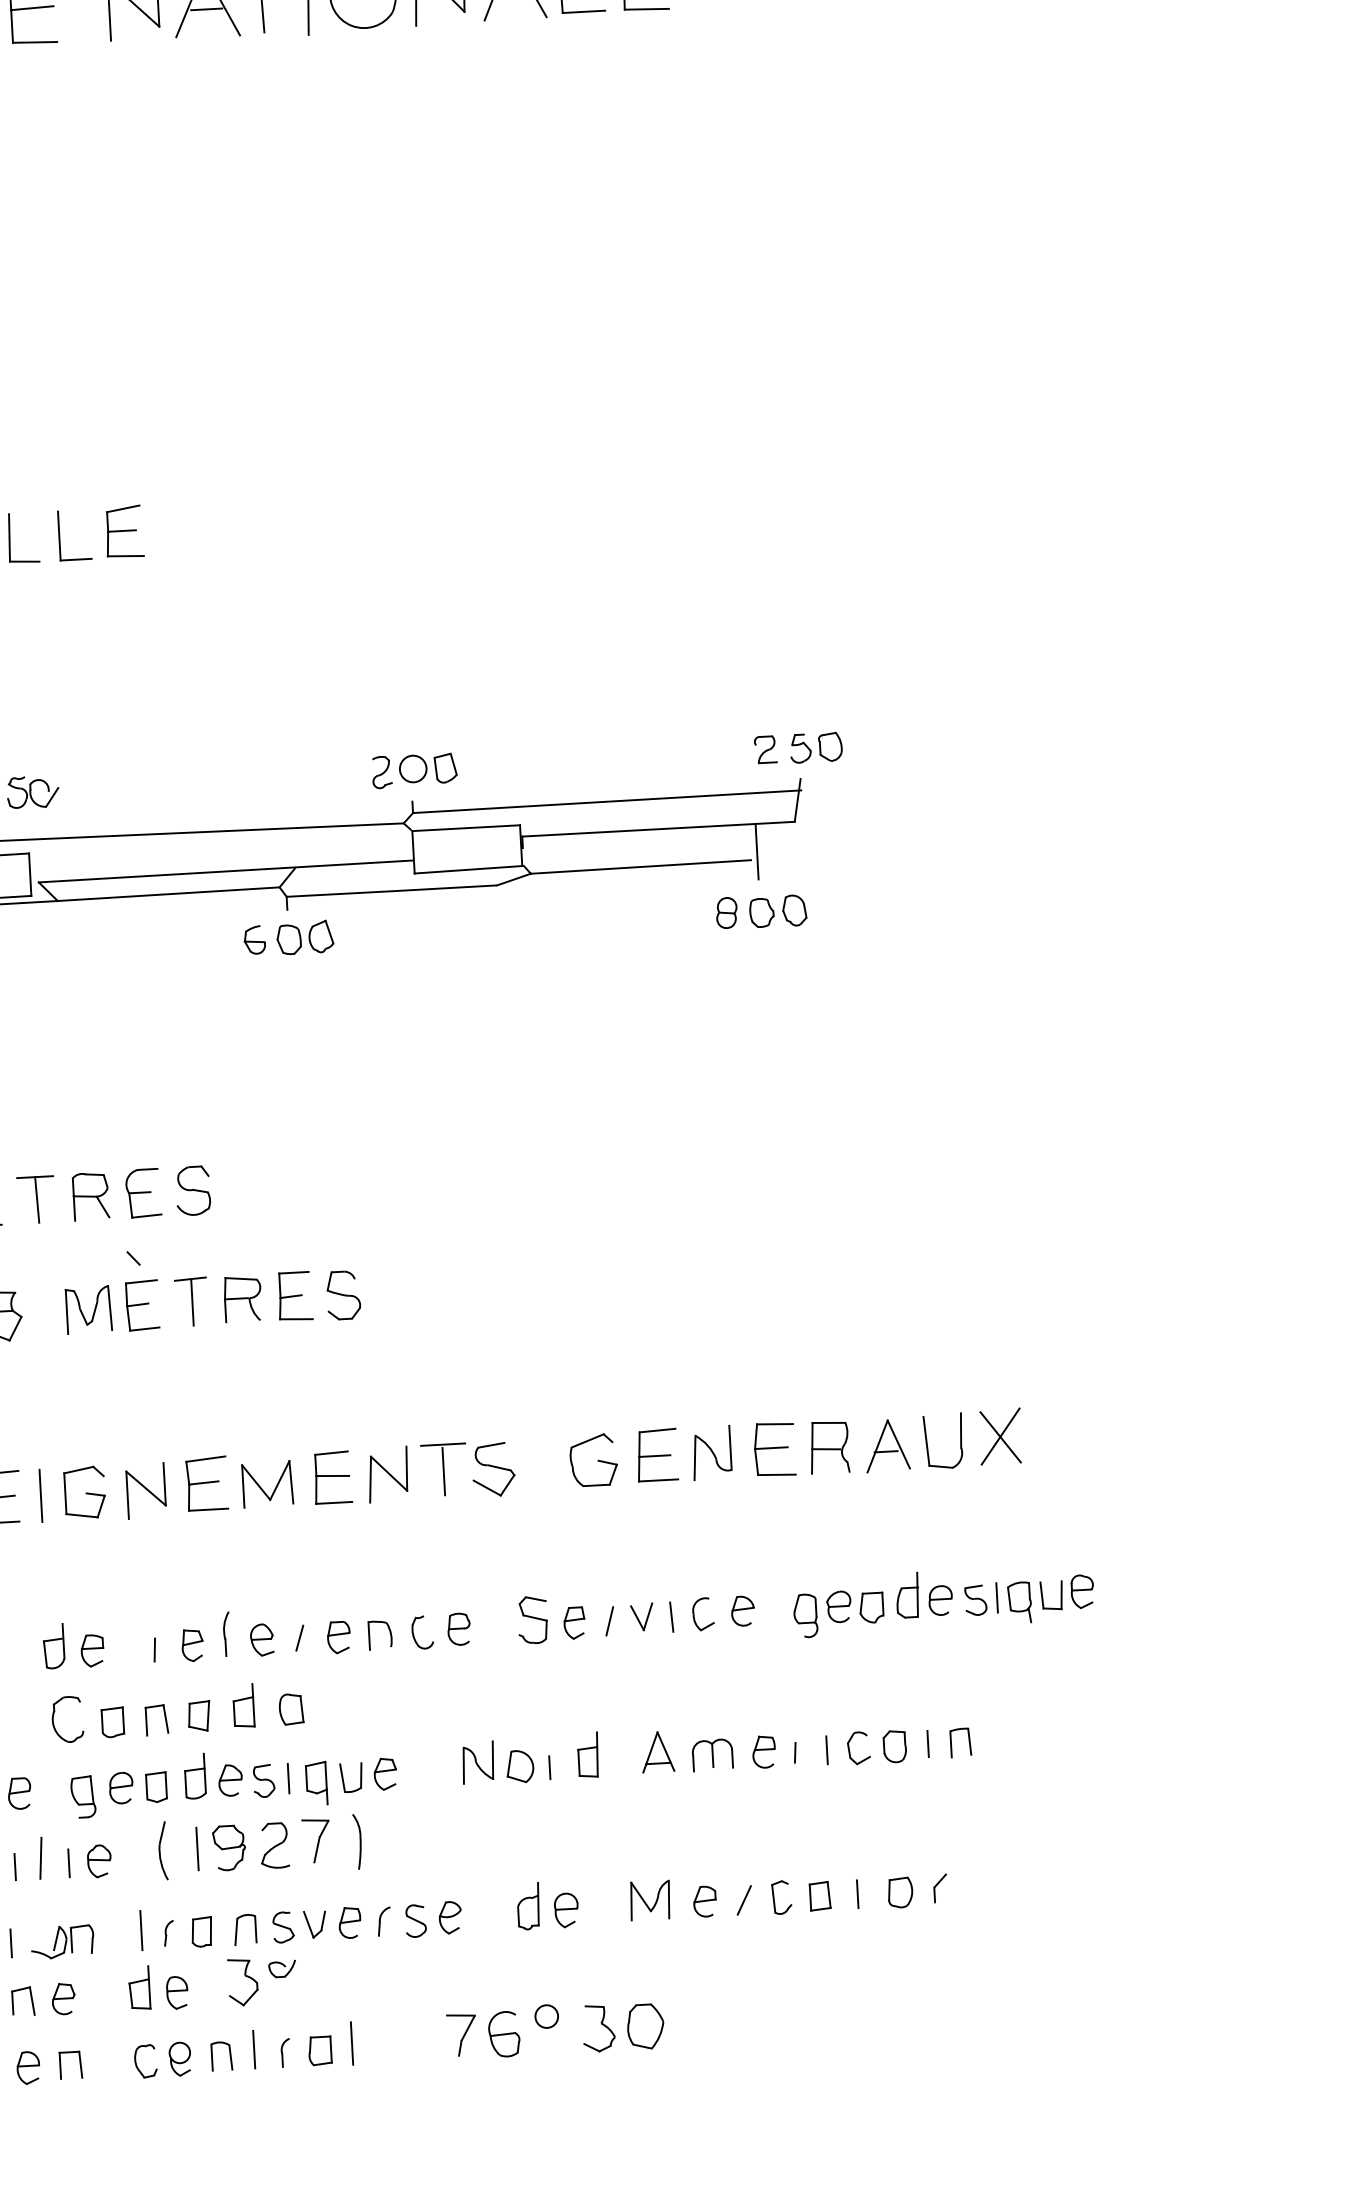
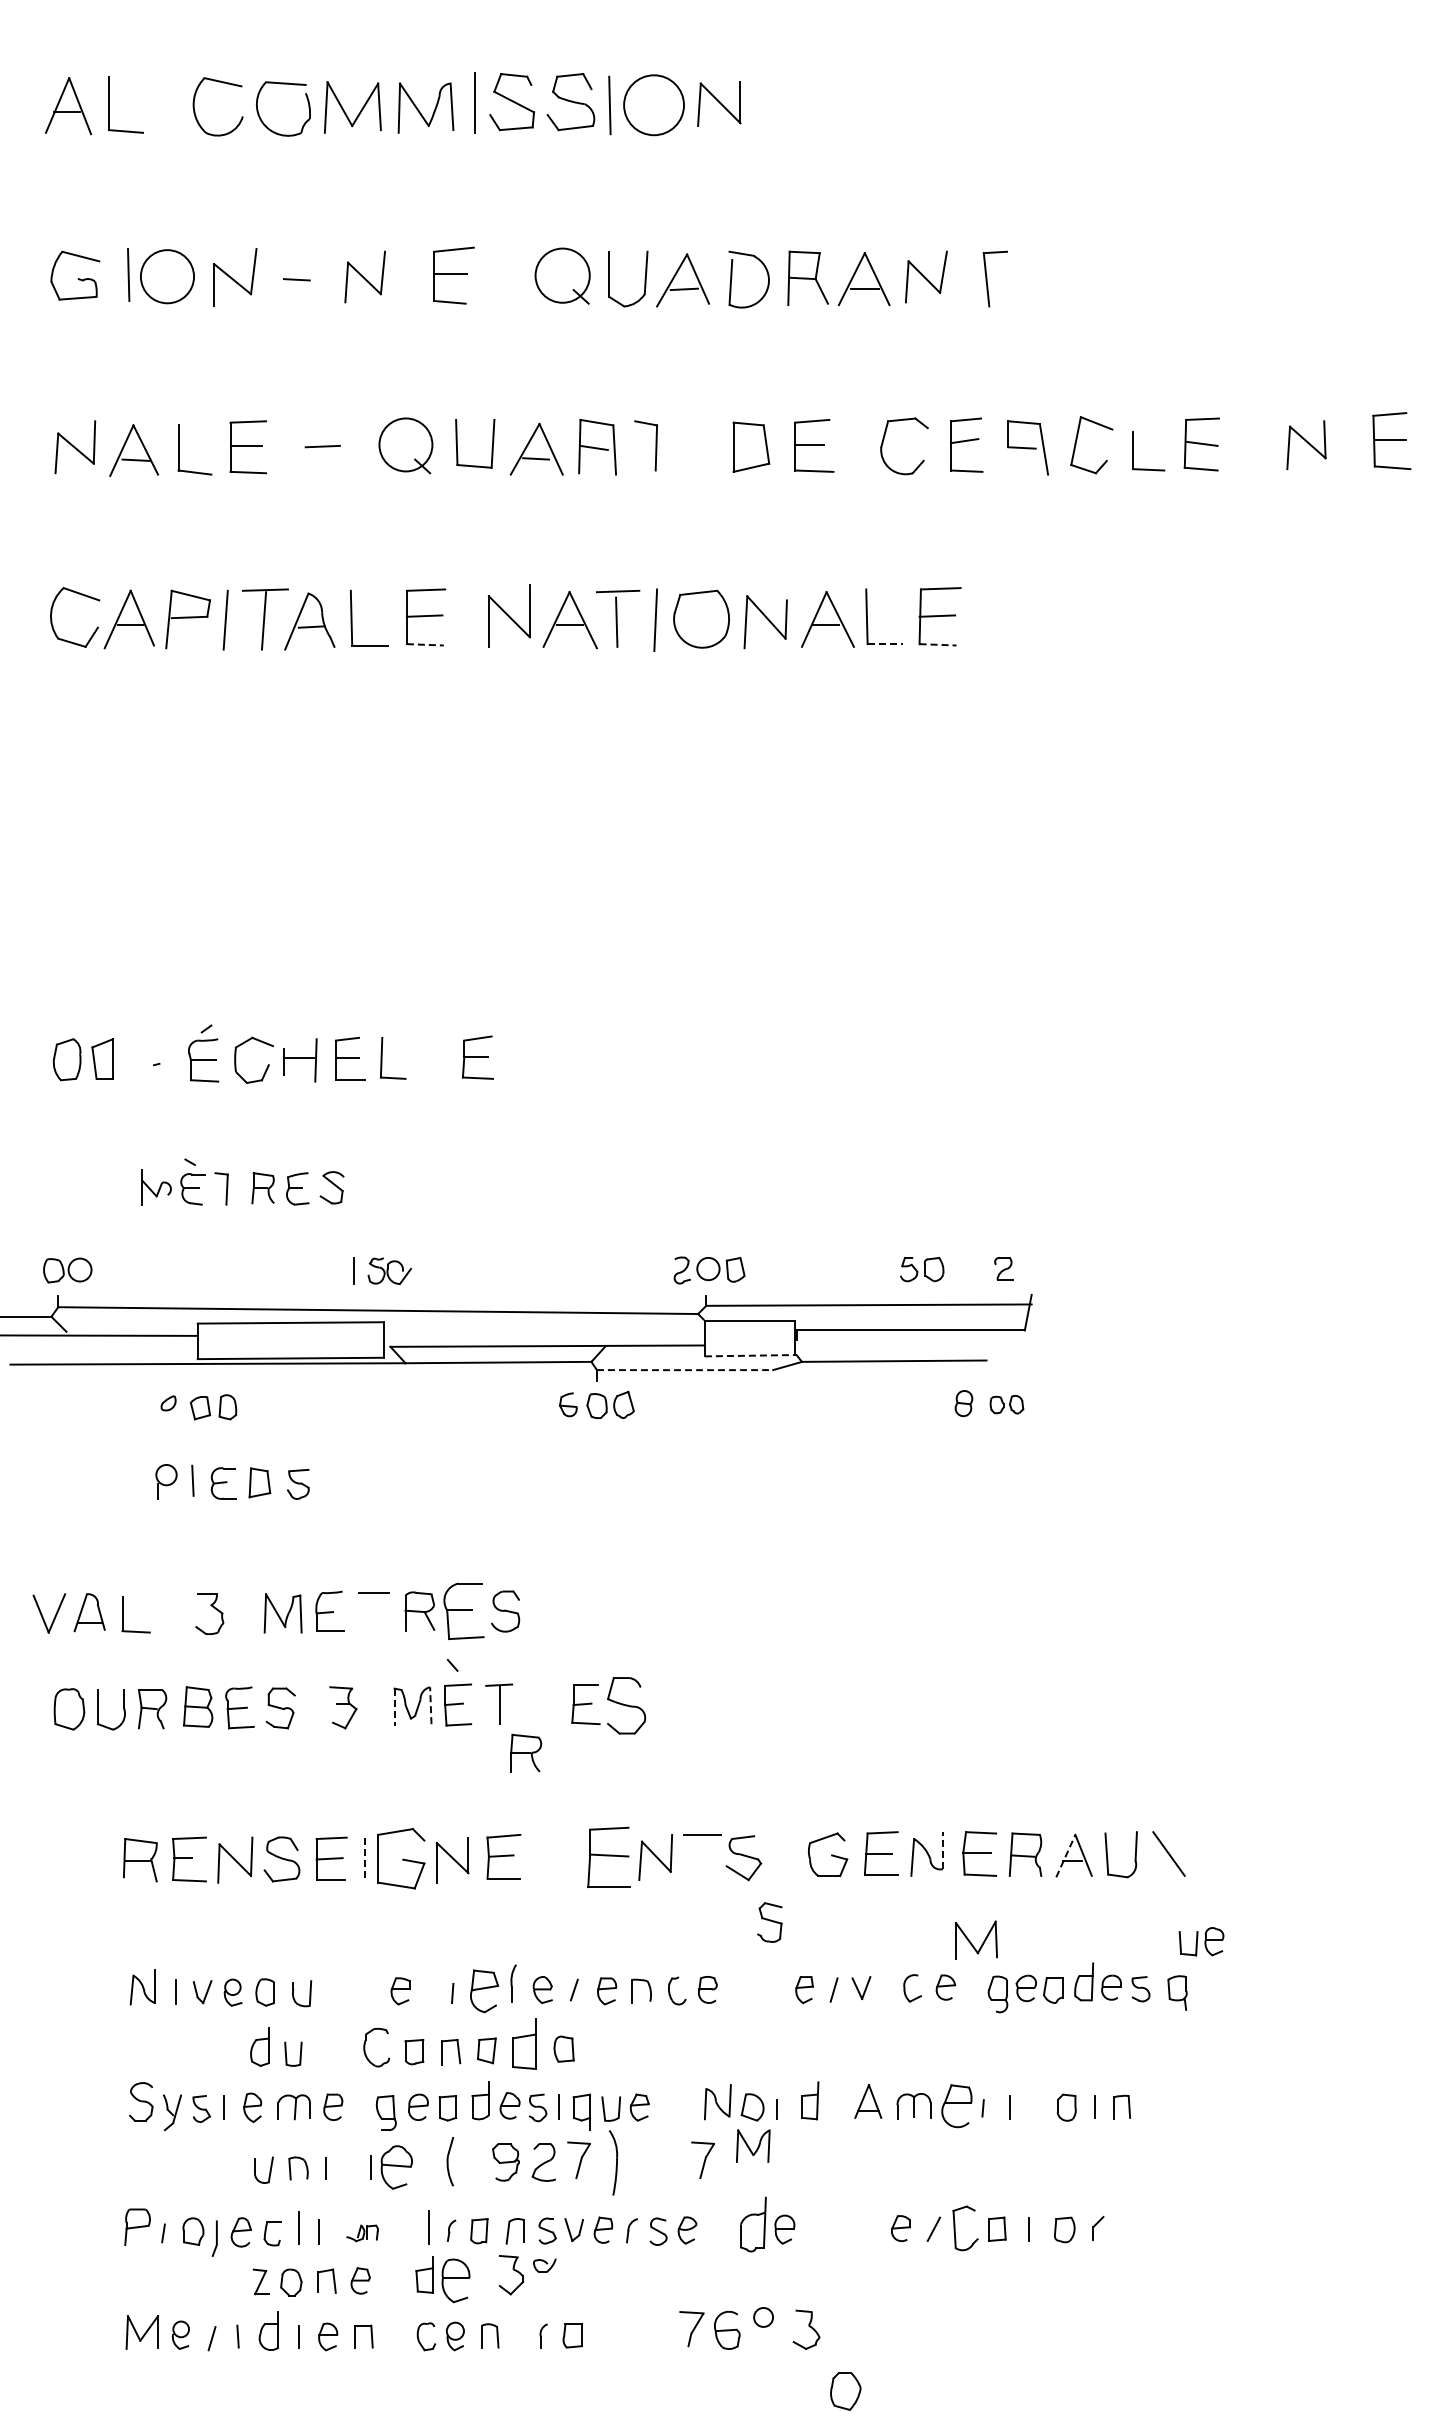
line: (647, 8) -> (938, 644), solid -> dashed
line: (584, 12) -> (885, 644), solid -> dashed
line: (35, 42) -> (425, 644), solid -> dashed
part: (59, 536) -> (423, 1058), removed
part: (816, 747) -> (922, 1269), moved
line: (757, 851) -> (992, 1353), removed
line: (468, 869) -> (750, 1355), solid -> dashed
arc: (392, 891) -> (685, 1370), solid -> dashed
part: (777, 911) -> (1006, 1404), size x0.7
part: (143, 1193) -> (463, 1611), size x1.4
line: (36, 1199) -> (374, 1611), removed
part: (343, 1295) -> (626, 1705), size x1.4
part: (243, 1298) -> (526, 1752), moved
line: (109, 1307) -> (430, 1705), solid -> dashed
line: (66, 1312) -> (394, 1707), solid -> dashed
line: (999, 1435) -> (1168, 1852), removed
line: (878, 1445) -> (1066, 1855), solid -> dashed
line: (730, 1447) -> (942, 1850), solid -> dashed
line: (444, 1471) -> (702, 1857), removed
part: (331, 1477) -> (608, 1857), size x1.4
part: (267, 1483) -> (976, 1939), moved
part: (85, 1492) -> (401, 1858), size x1.4
line: (40, 1495) -> (364, 1859), solid -> dashed
part: (1067, 1592) -> (1201, 1941), moved
line: (996, 1597) -> (1158, 1987), removed
line: (671, 1617) -> (885, 1989), removed
part: (532, 1620) -> (769, 1922), moved
part: (192, 1645) -> (484, 1991), size x1.6
part: (53, 1647) -> (368, 1986), removed
part: (243, 1705) -> (524, 2043), size x1.4
part: (850, 1750) -> (1029, 2108), removed
part: (764, 1752) -> (957, 2106), size x1.6
part: (463, 1832) -> (702, 2159), added
part: (357, 1841) -> (613, 2162), size x1.4
line: (197, 1848) -> (479, 2161), removed
line: (40, 1858) -> (347, 2162), removed
part: (99, 1861) -> (396, 2167), size x1.6
part: (780, 1897) -> (964, 2228), size x1.6
part: (650, 1899) -> (753, 2145), moved
part: (528, 1906) -> (753, 2224), size x1.4
part: (62, 1942) -> (362, 2233), size x0.6
part: (176, 1992) -> (455, 2280), size x1.6
part: (645, 2026) -> (845, 2391), moved
line: (351, 2042) -> (599, 2330), removed
line: (254, 2049) -> (517, 2331), removed

